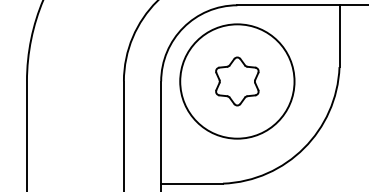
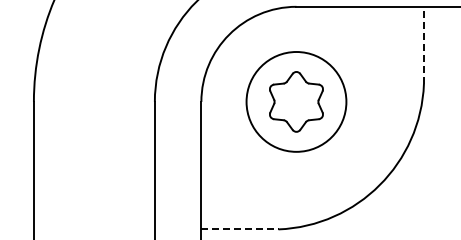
line: (339, 36) -> (423, 45), solid -> dashed
circle: (237, 81) -> (296, 101), size x0.7
line: (191, 183) -> (239, 229), solid -> dashed

